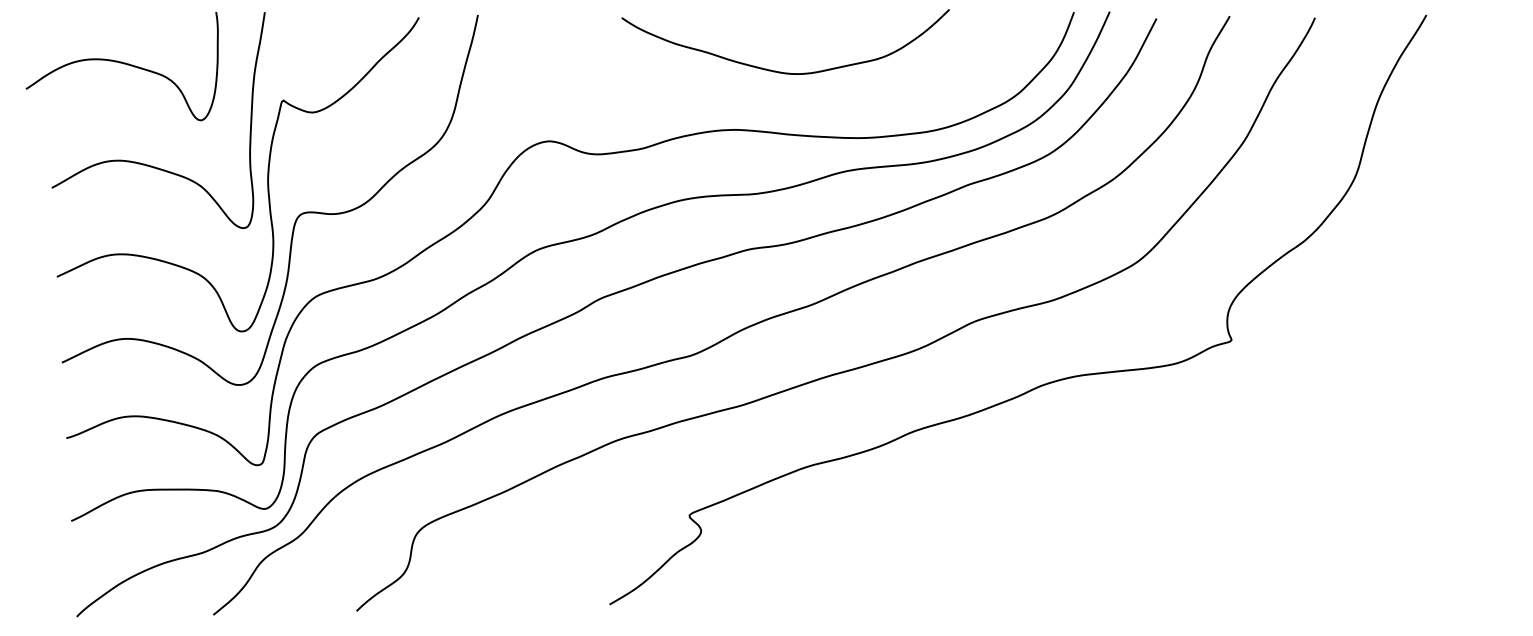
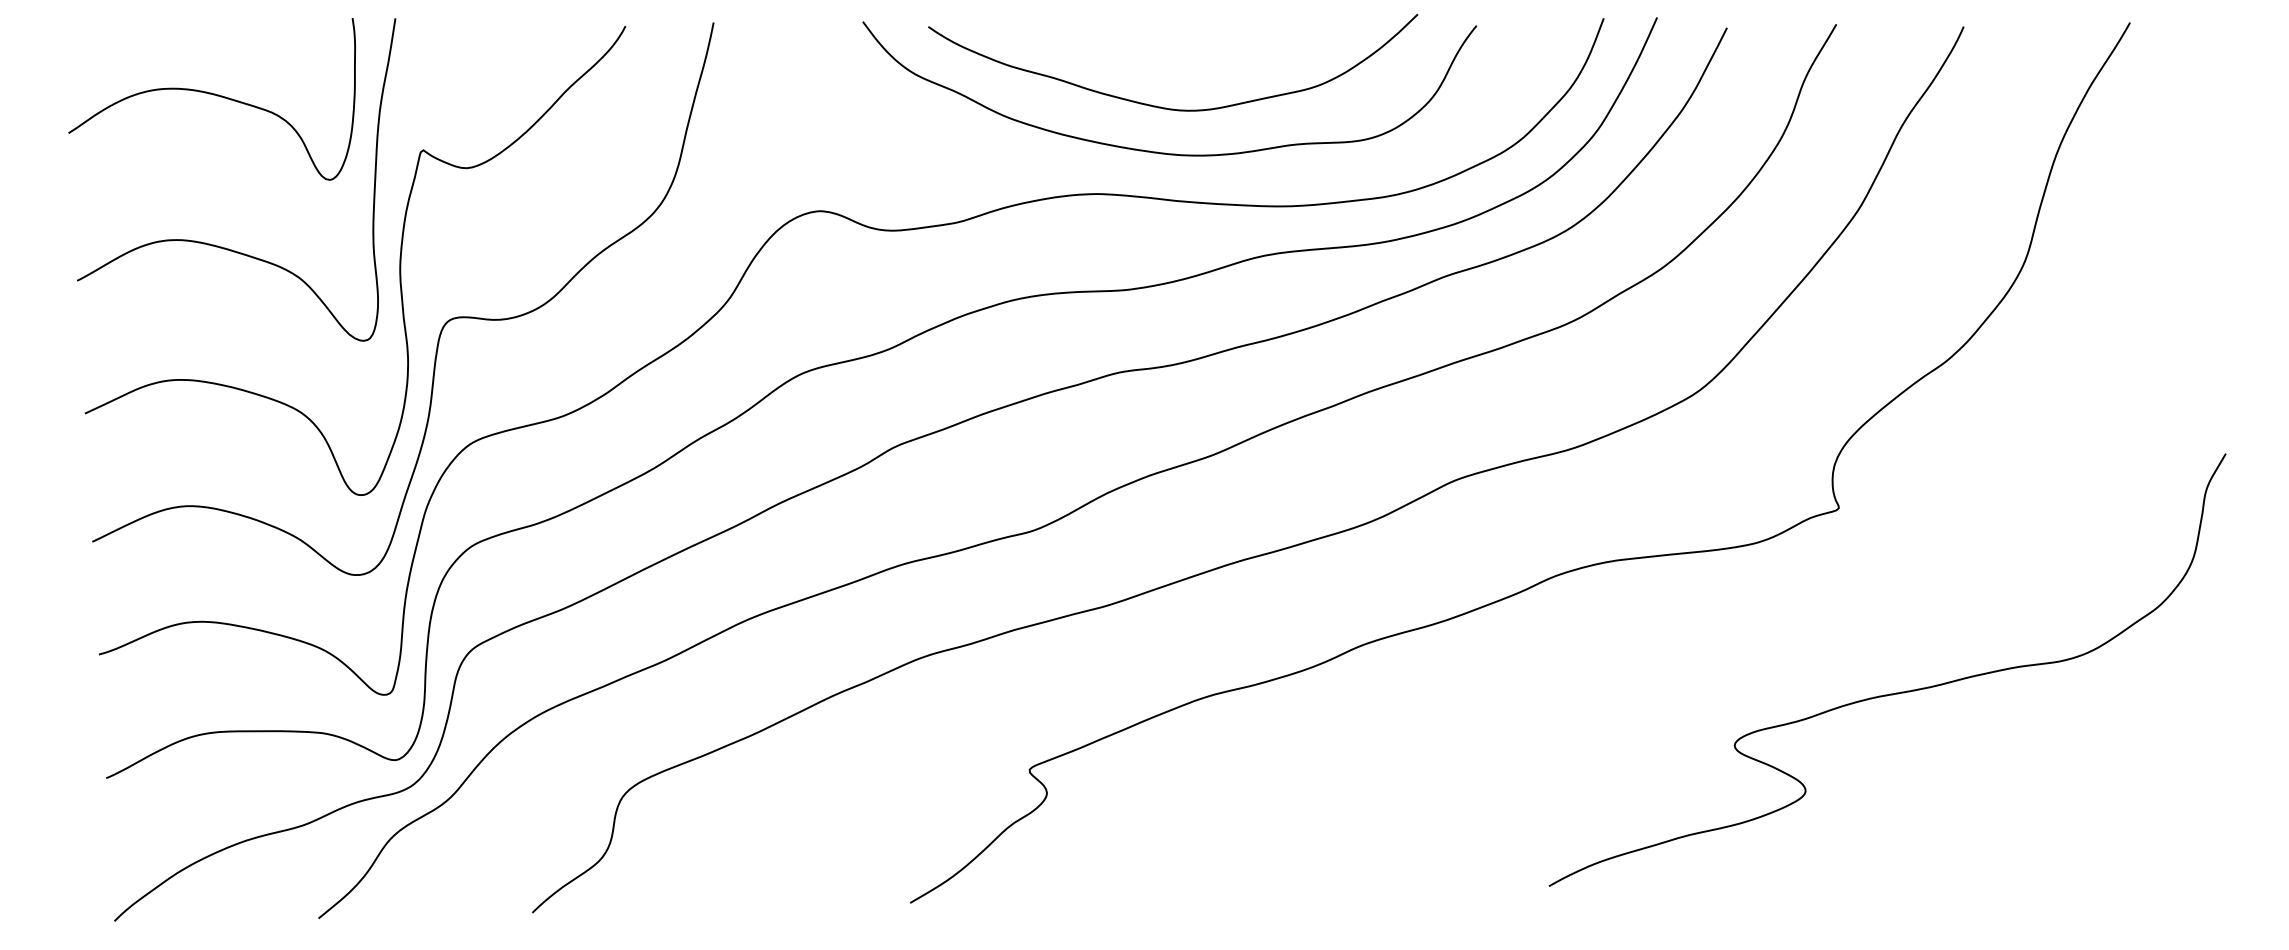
curve: (123, 64) -> (214, 96), moved
curve: (779, 101) -> (1163, 151), added
curve: (1268, 463) -> (1894, 692), added

